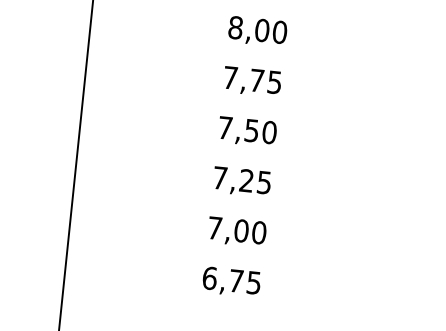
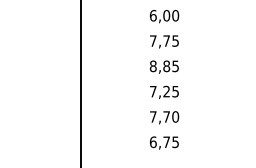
text: (234, 27) -> (152, 15), 8,00 -> 6,00
text: (247, 130) -> (164, 66), 7,50 -> 8,85
text: (241, 230) -> (166, 116), 7,00 -> 7,70

